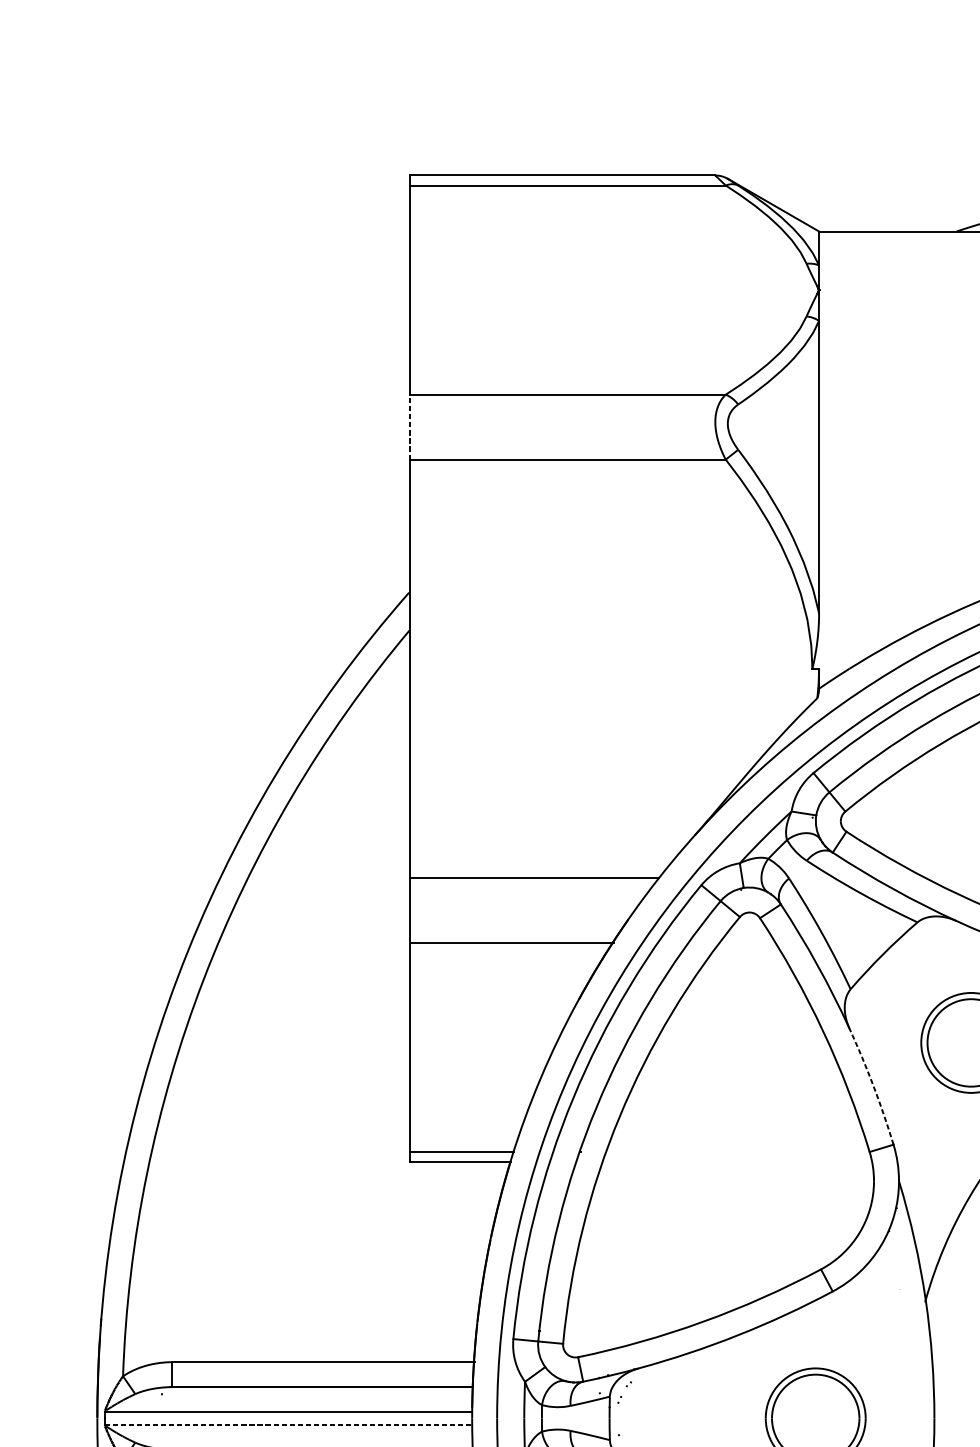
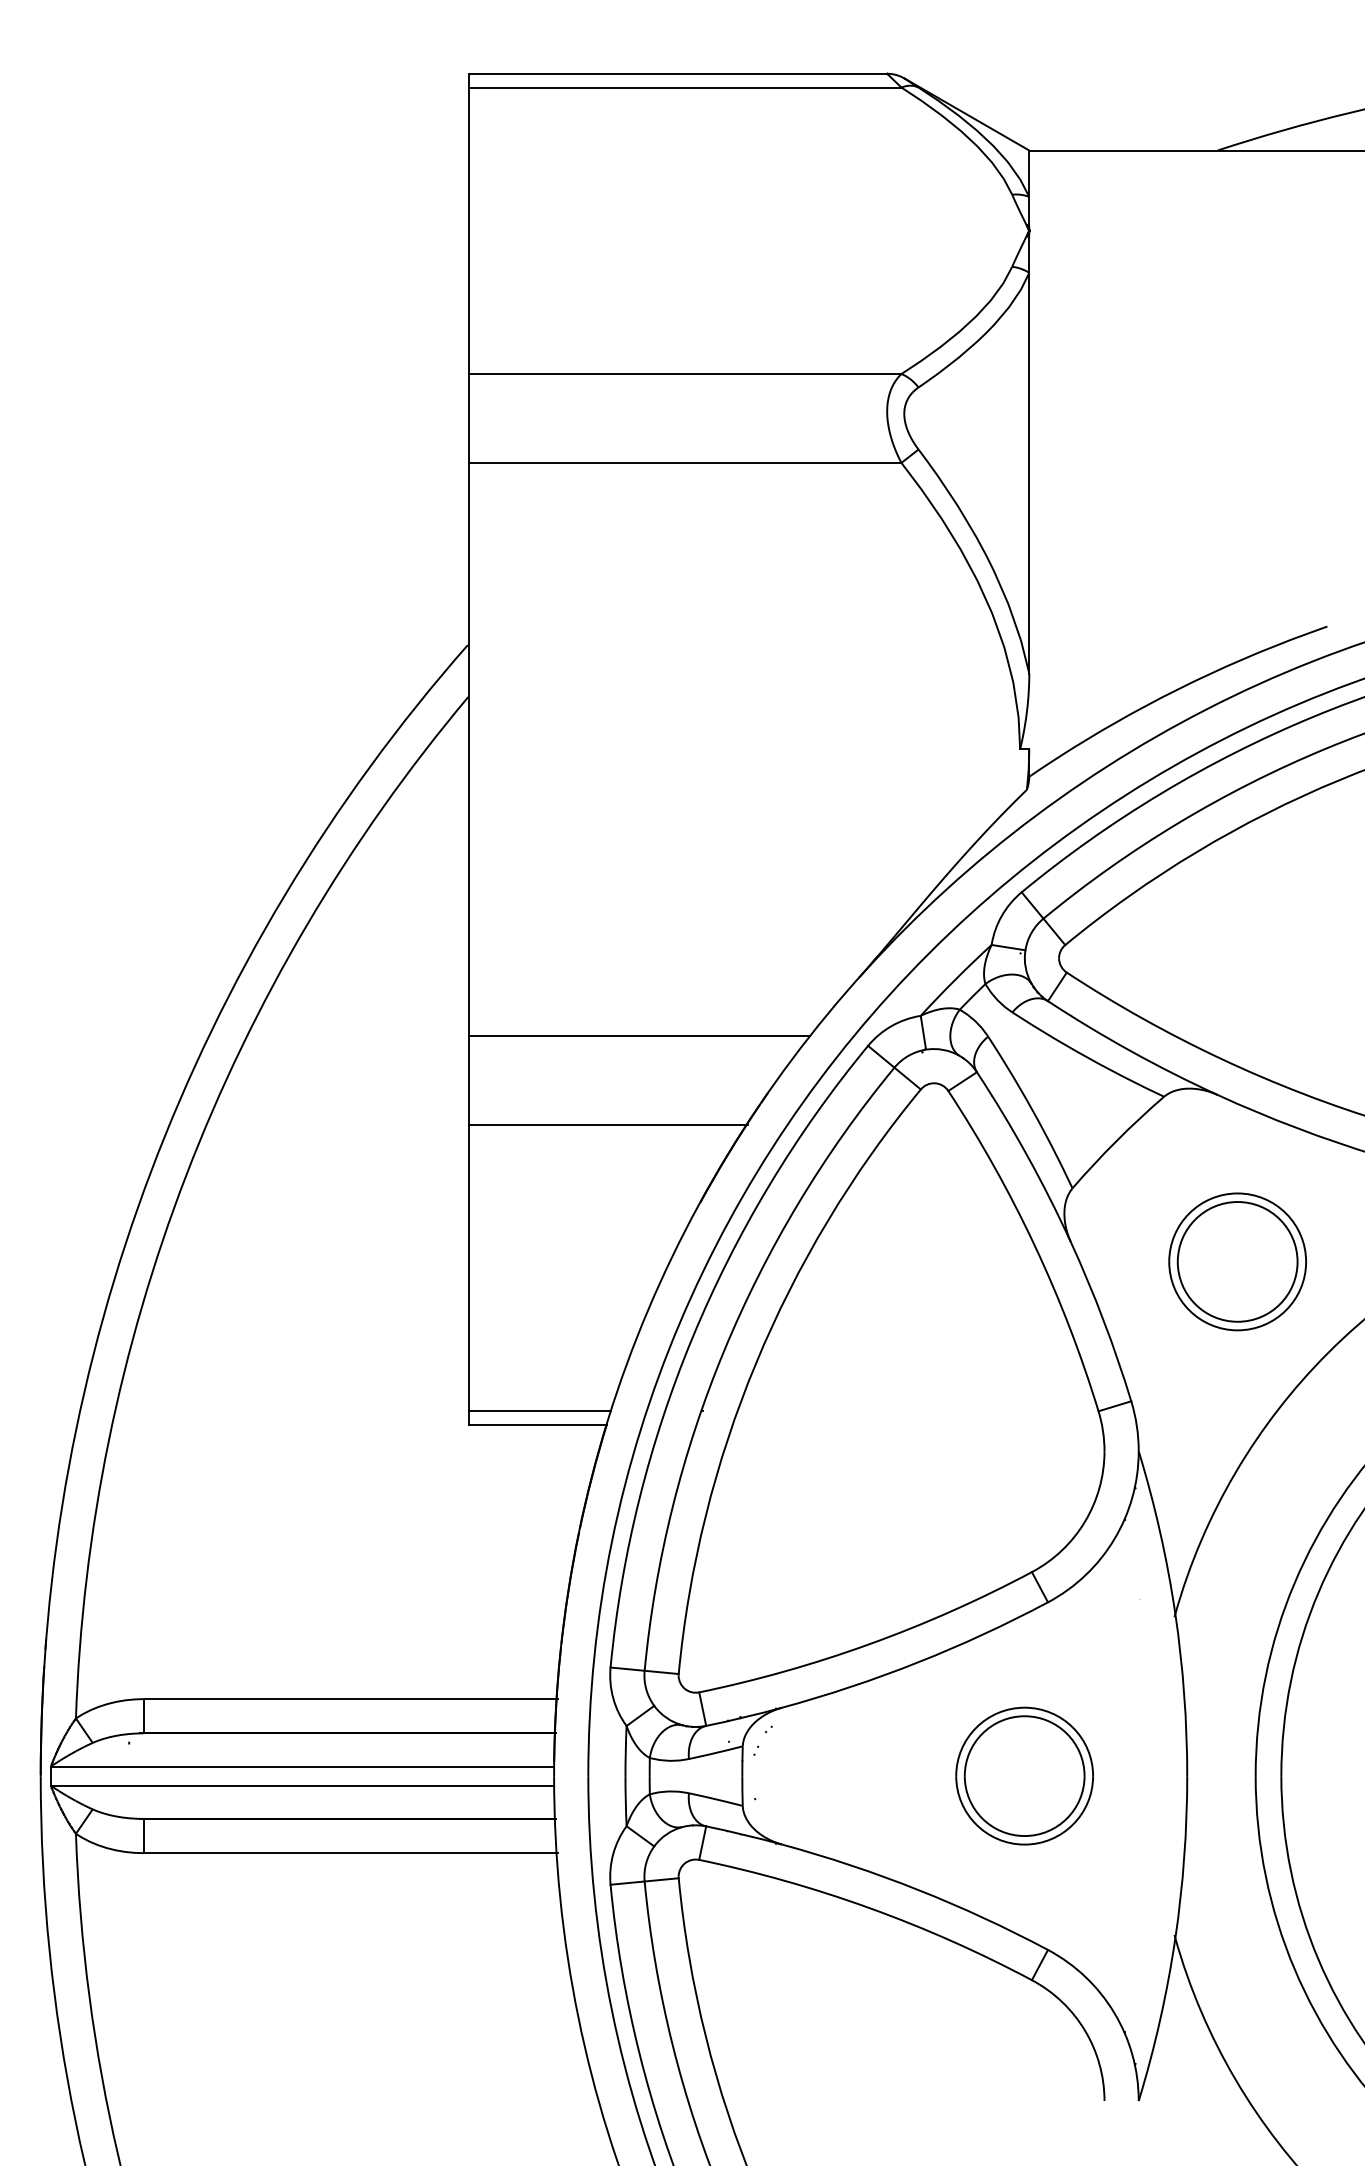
line: (409, 426) -> (468, 417), dashed -> solid
arc: (873, 1085) -> (1103, 1320), dashed -> solid
line: (288, 1425) -> (302, 1785), dashed -> solid

